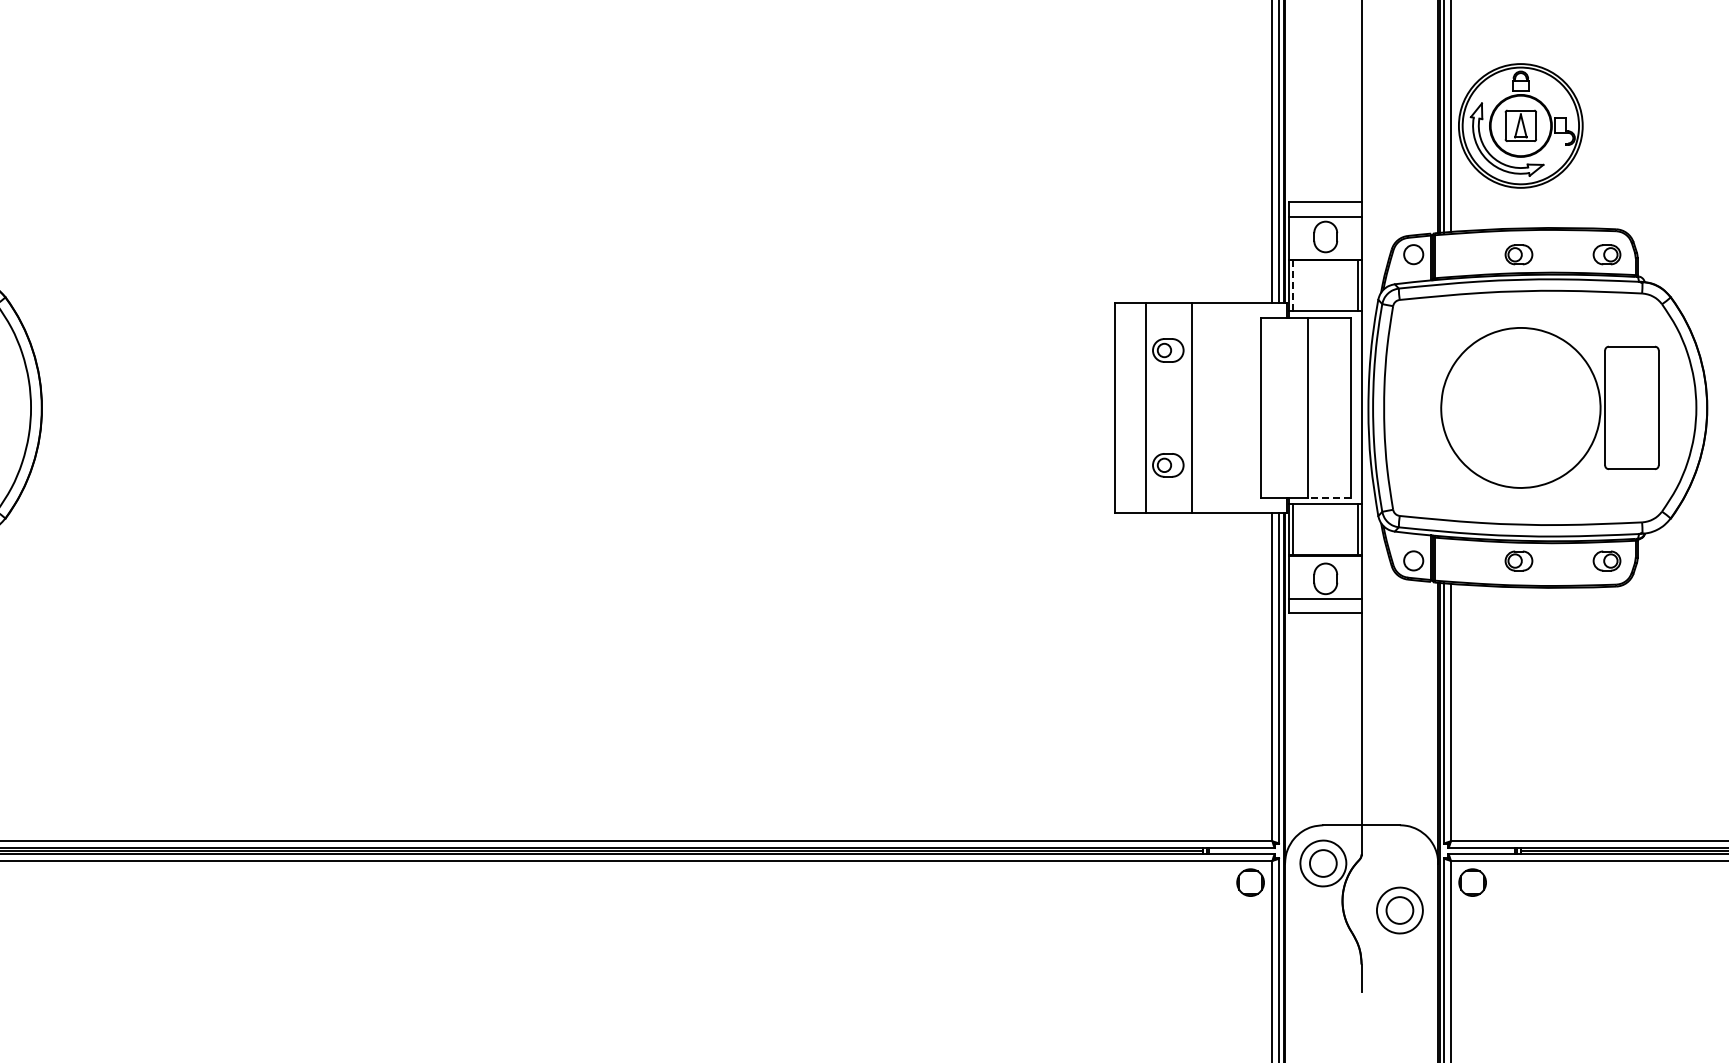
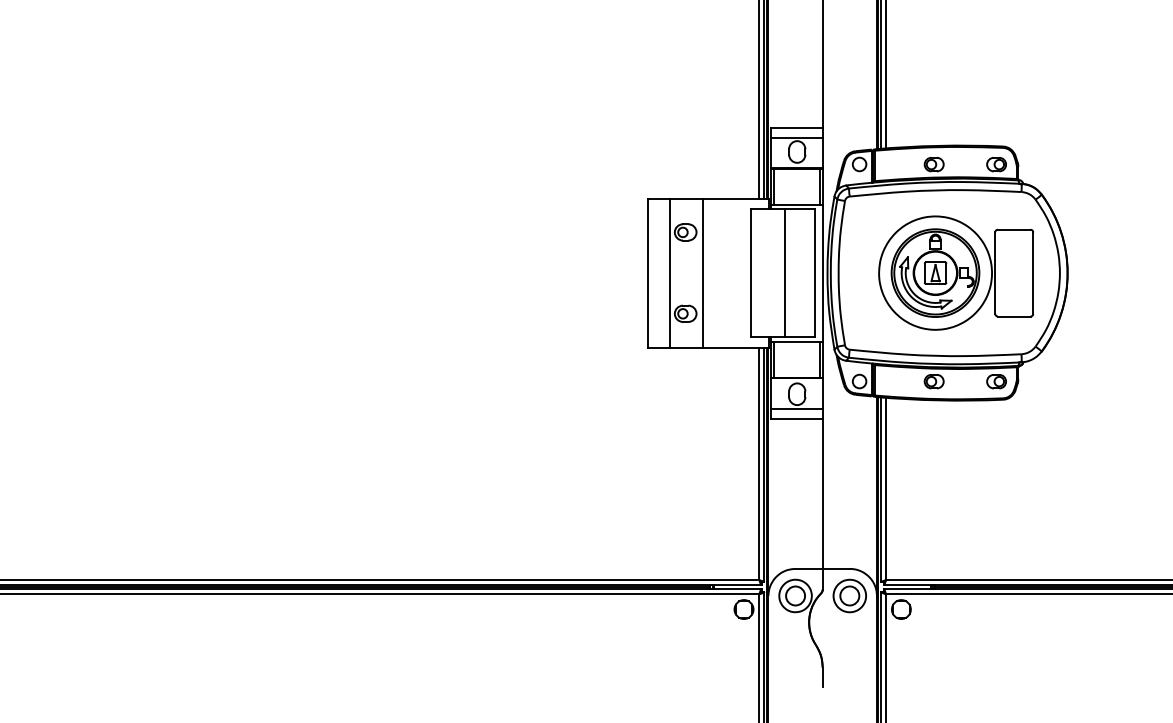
part: (1520, 125) -> (935, 272), moved
line: (1293, 286) -> (774, 187), dashed -> solid
line: (1328, 497) -> (799, 336), dashed -> solid
part: (1399, 910) -> (849, 595), moved

